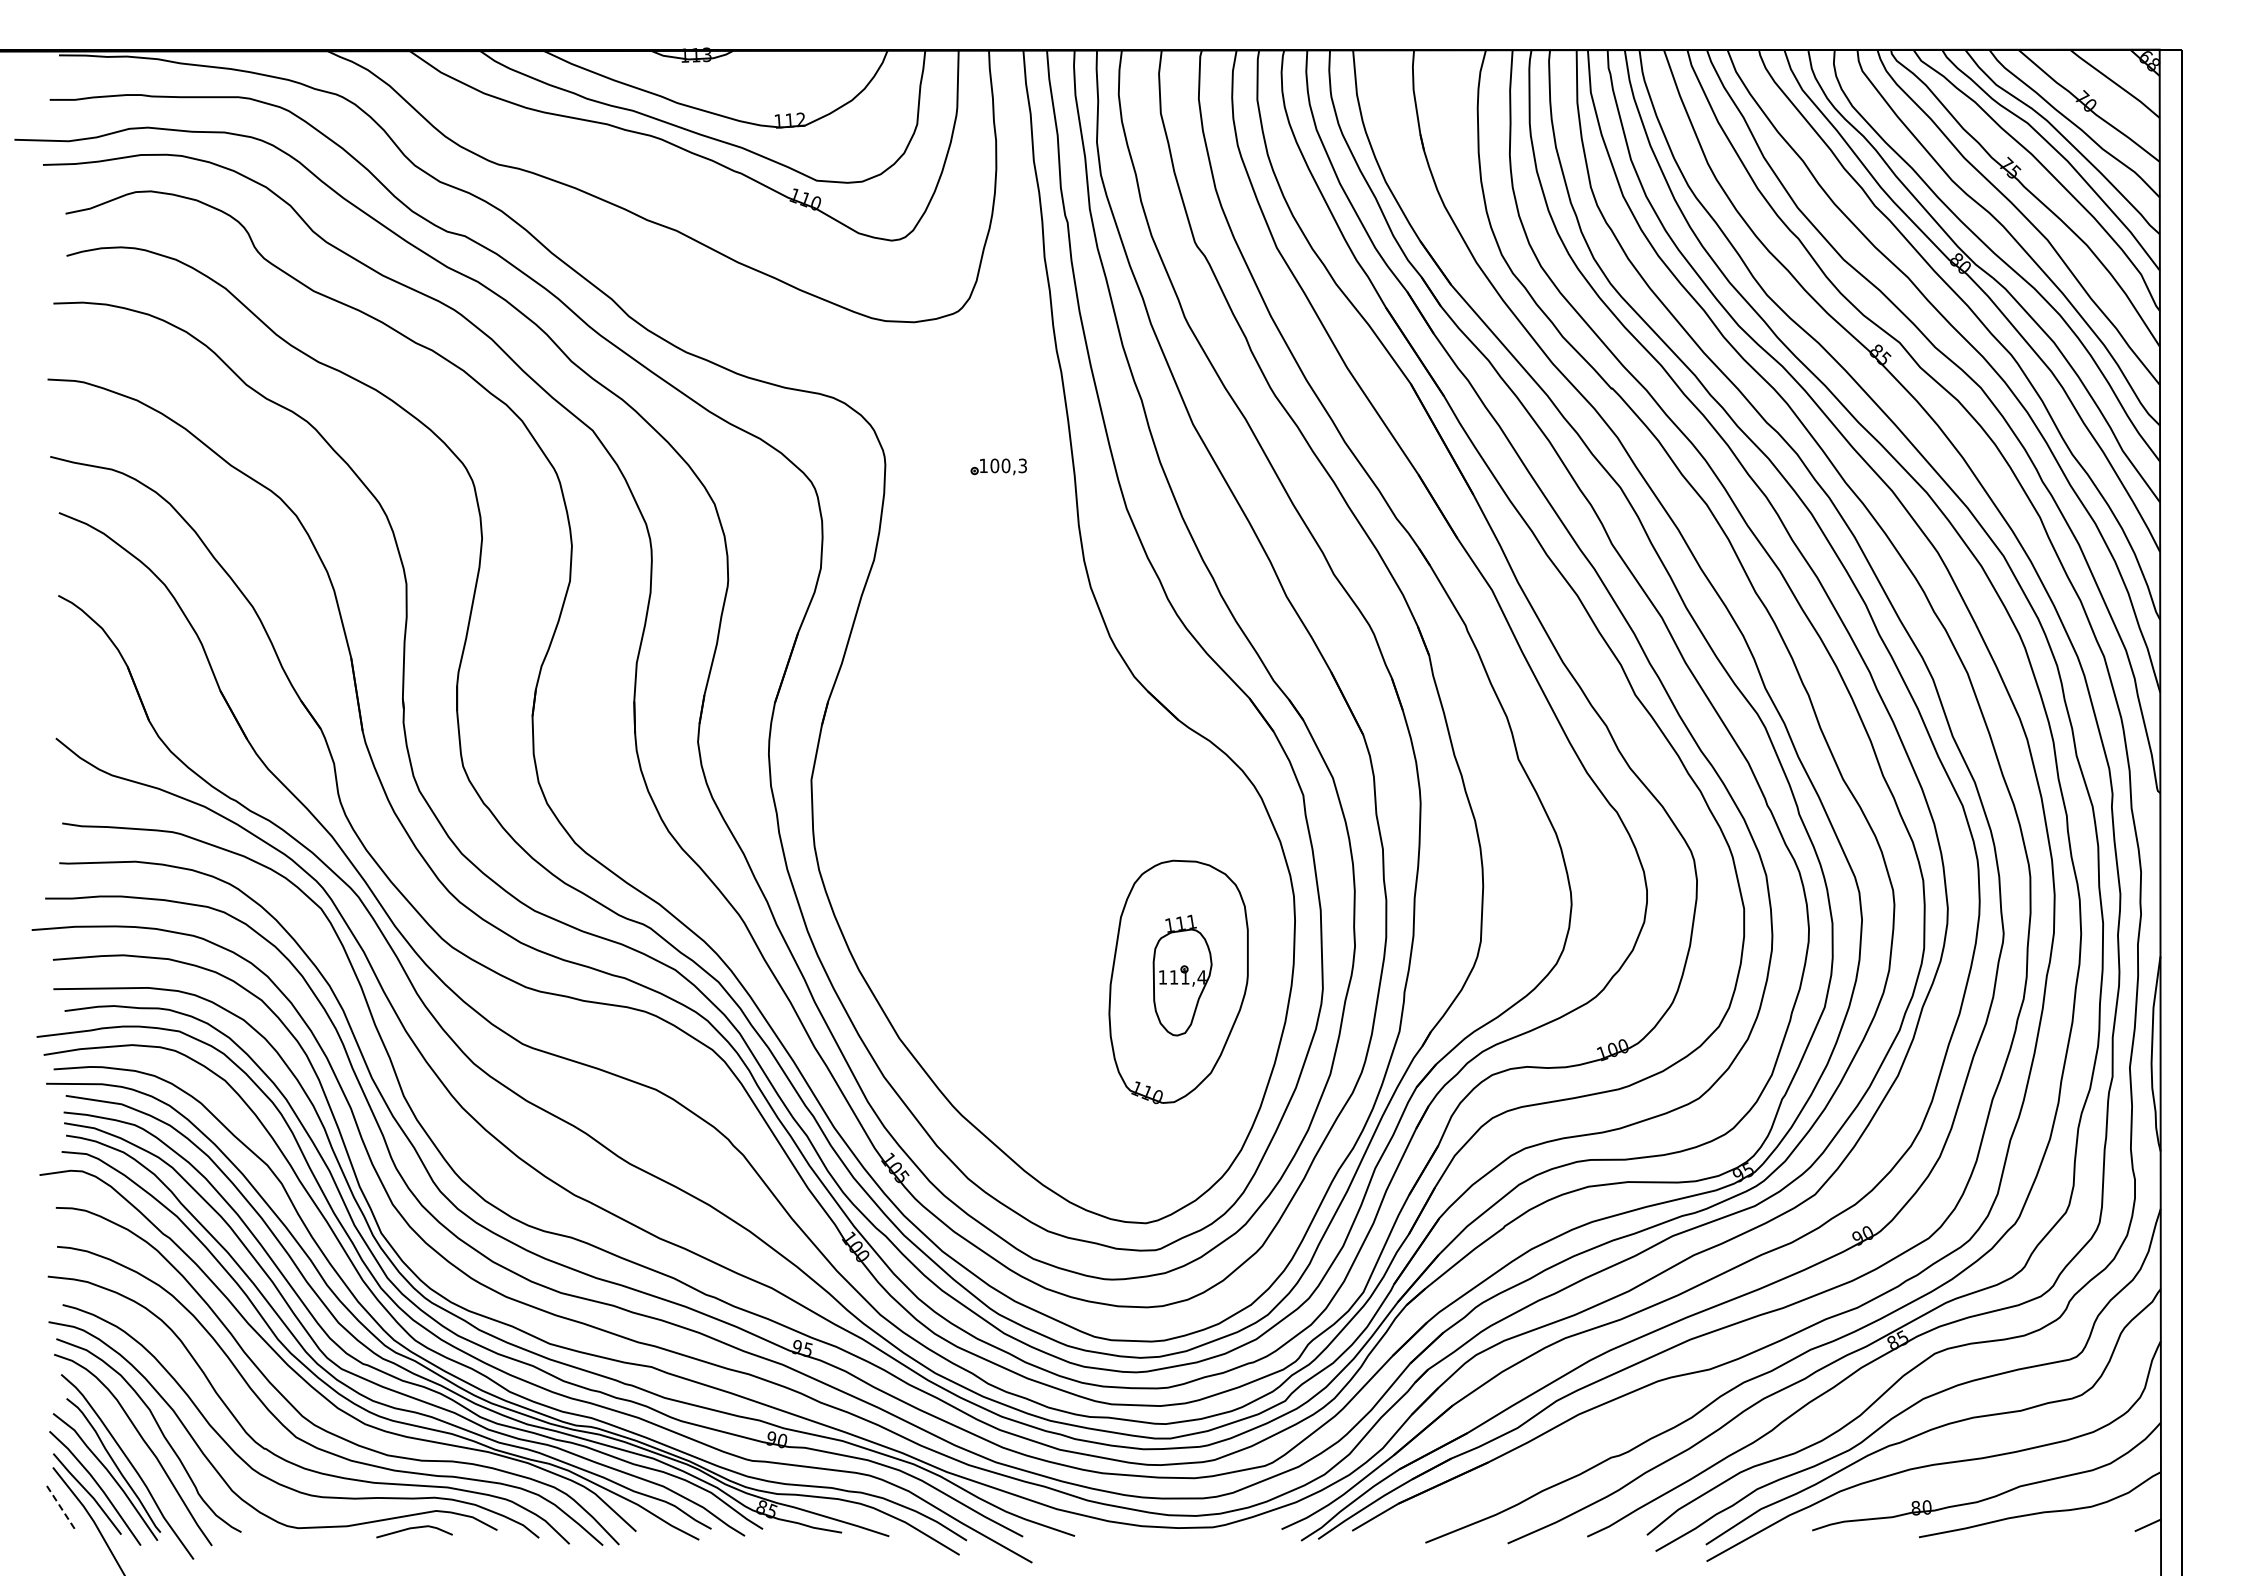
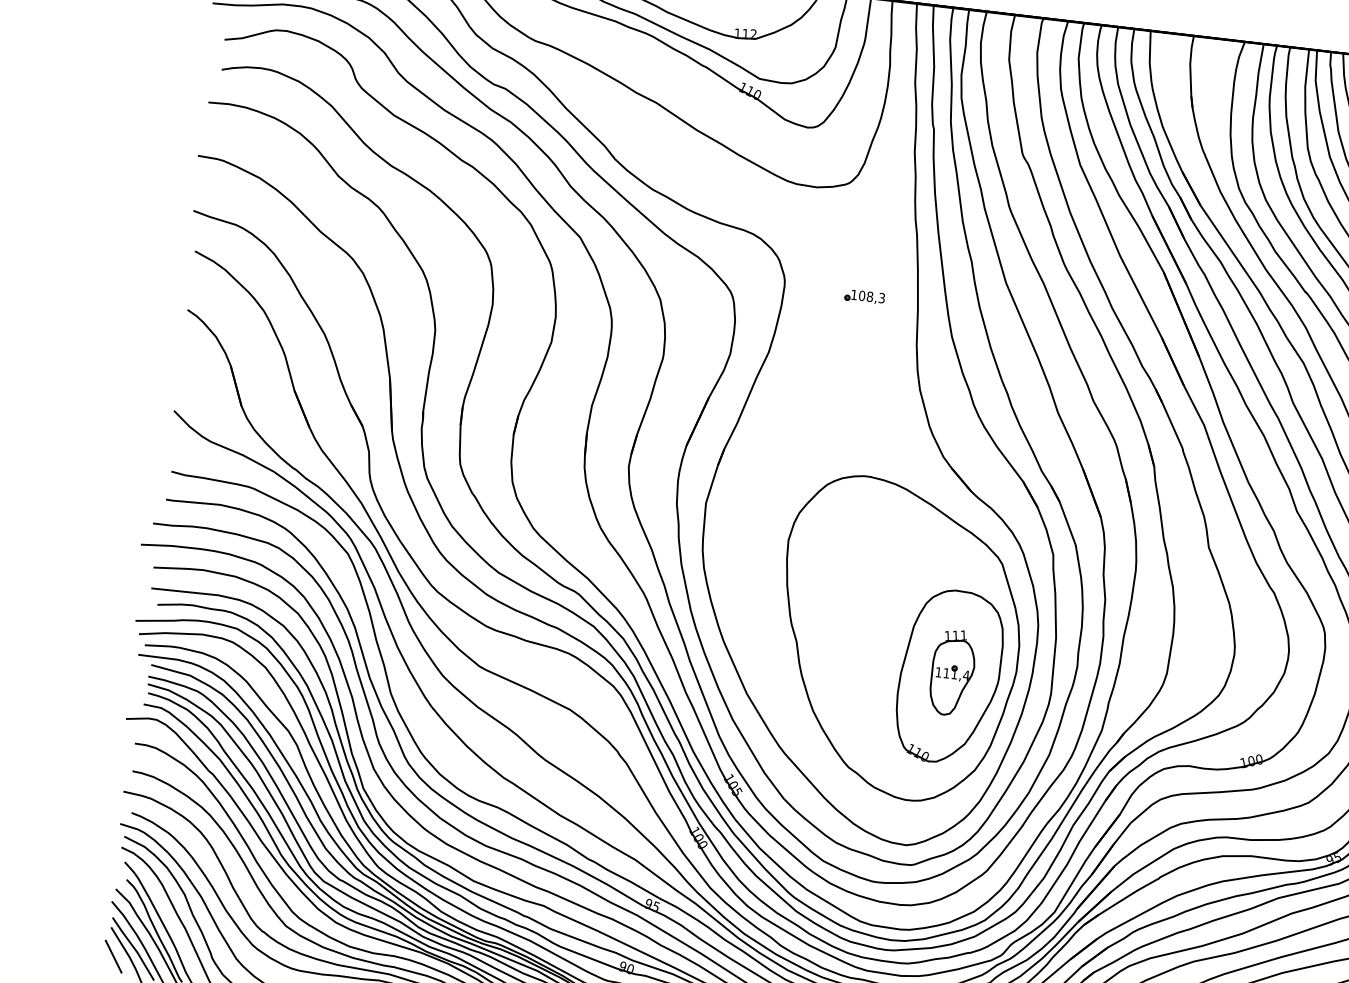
text: (1005, 465) -> (869, 296), 100,3 -> 108,3
part: (1101, 938) -> (898, 639), added
line: (61, 1508) -> (113, 957), dashed -> solid

